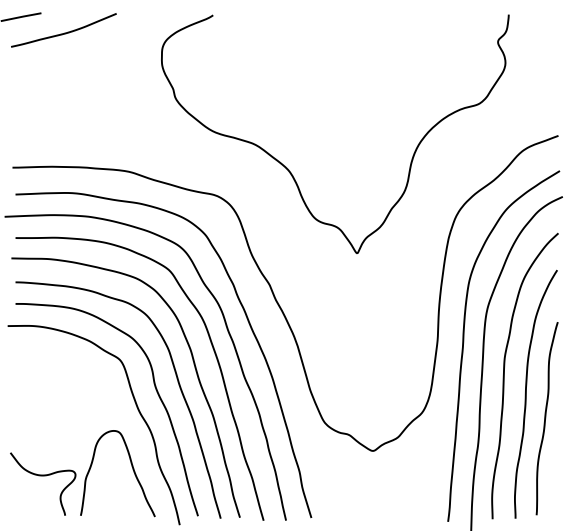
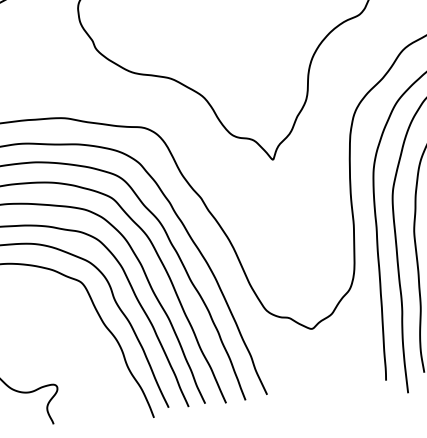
curve: (132, 469) -> (106, 375), removed

